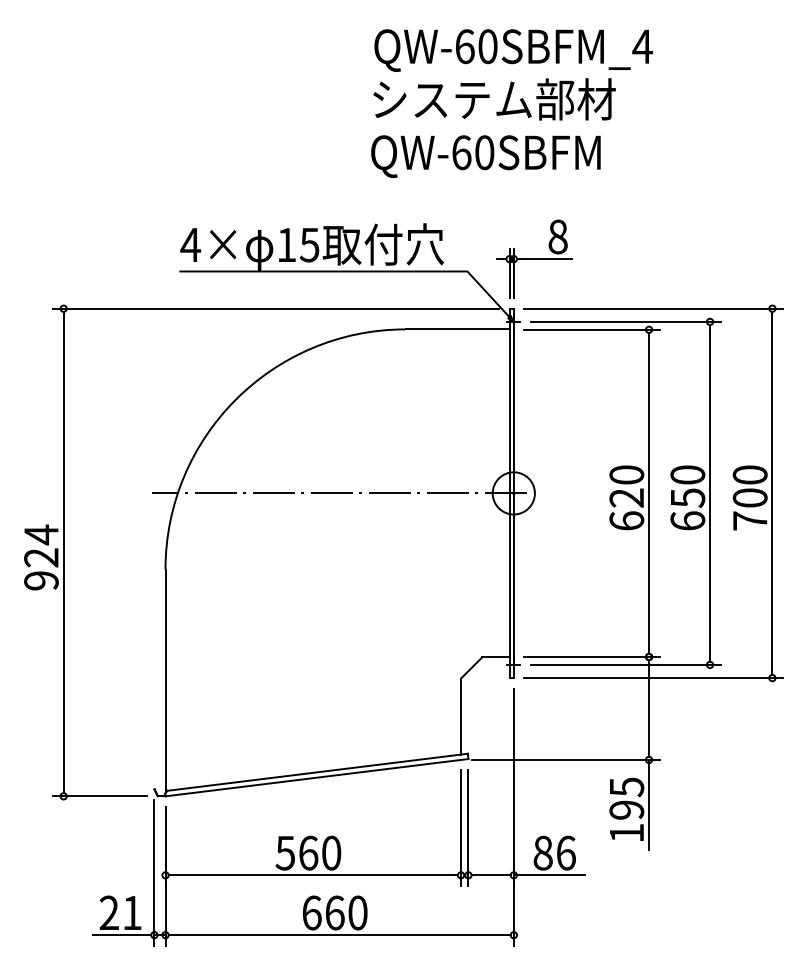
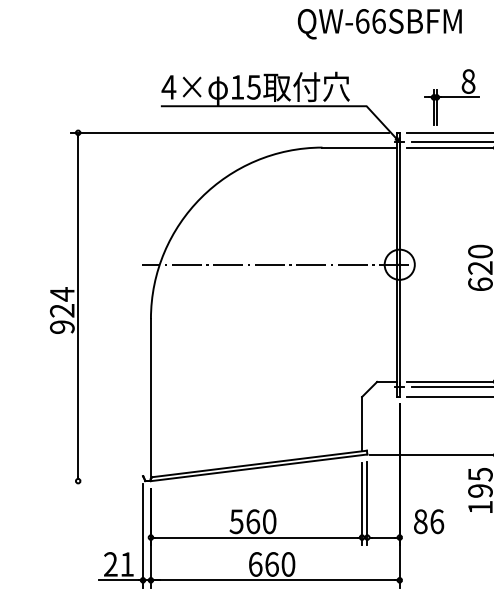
text: (484, 152) -> (378, 21), QW-60SBFM -> QW-66SBFM
part: (534, 258) -> (451, 96), moved
line: (100, 796) -> (104, 481), removed
line: (548, 875) -> (424, 537), removed

